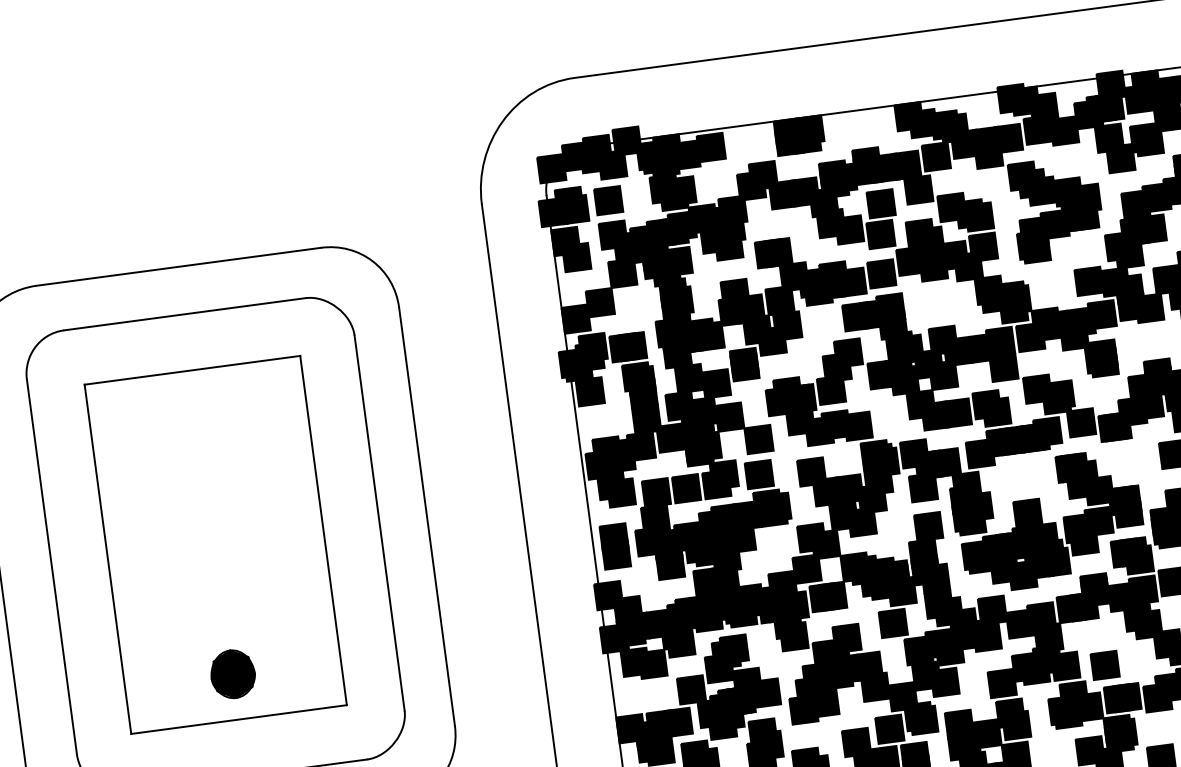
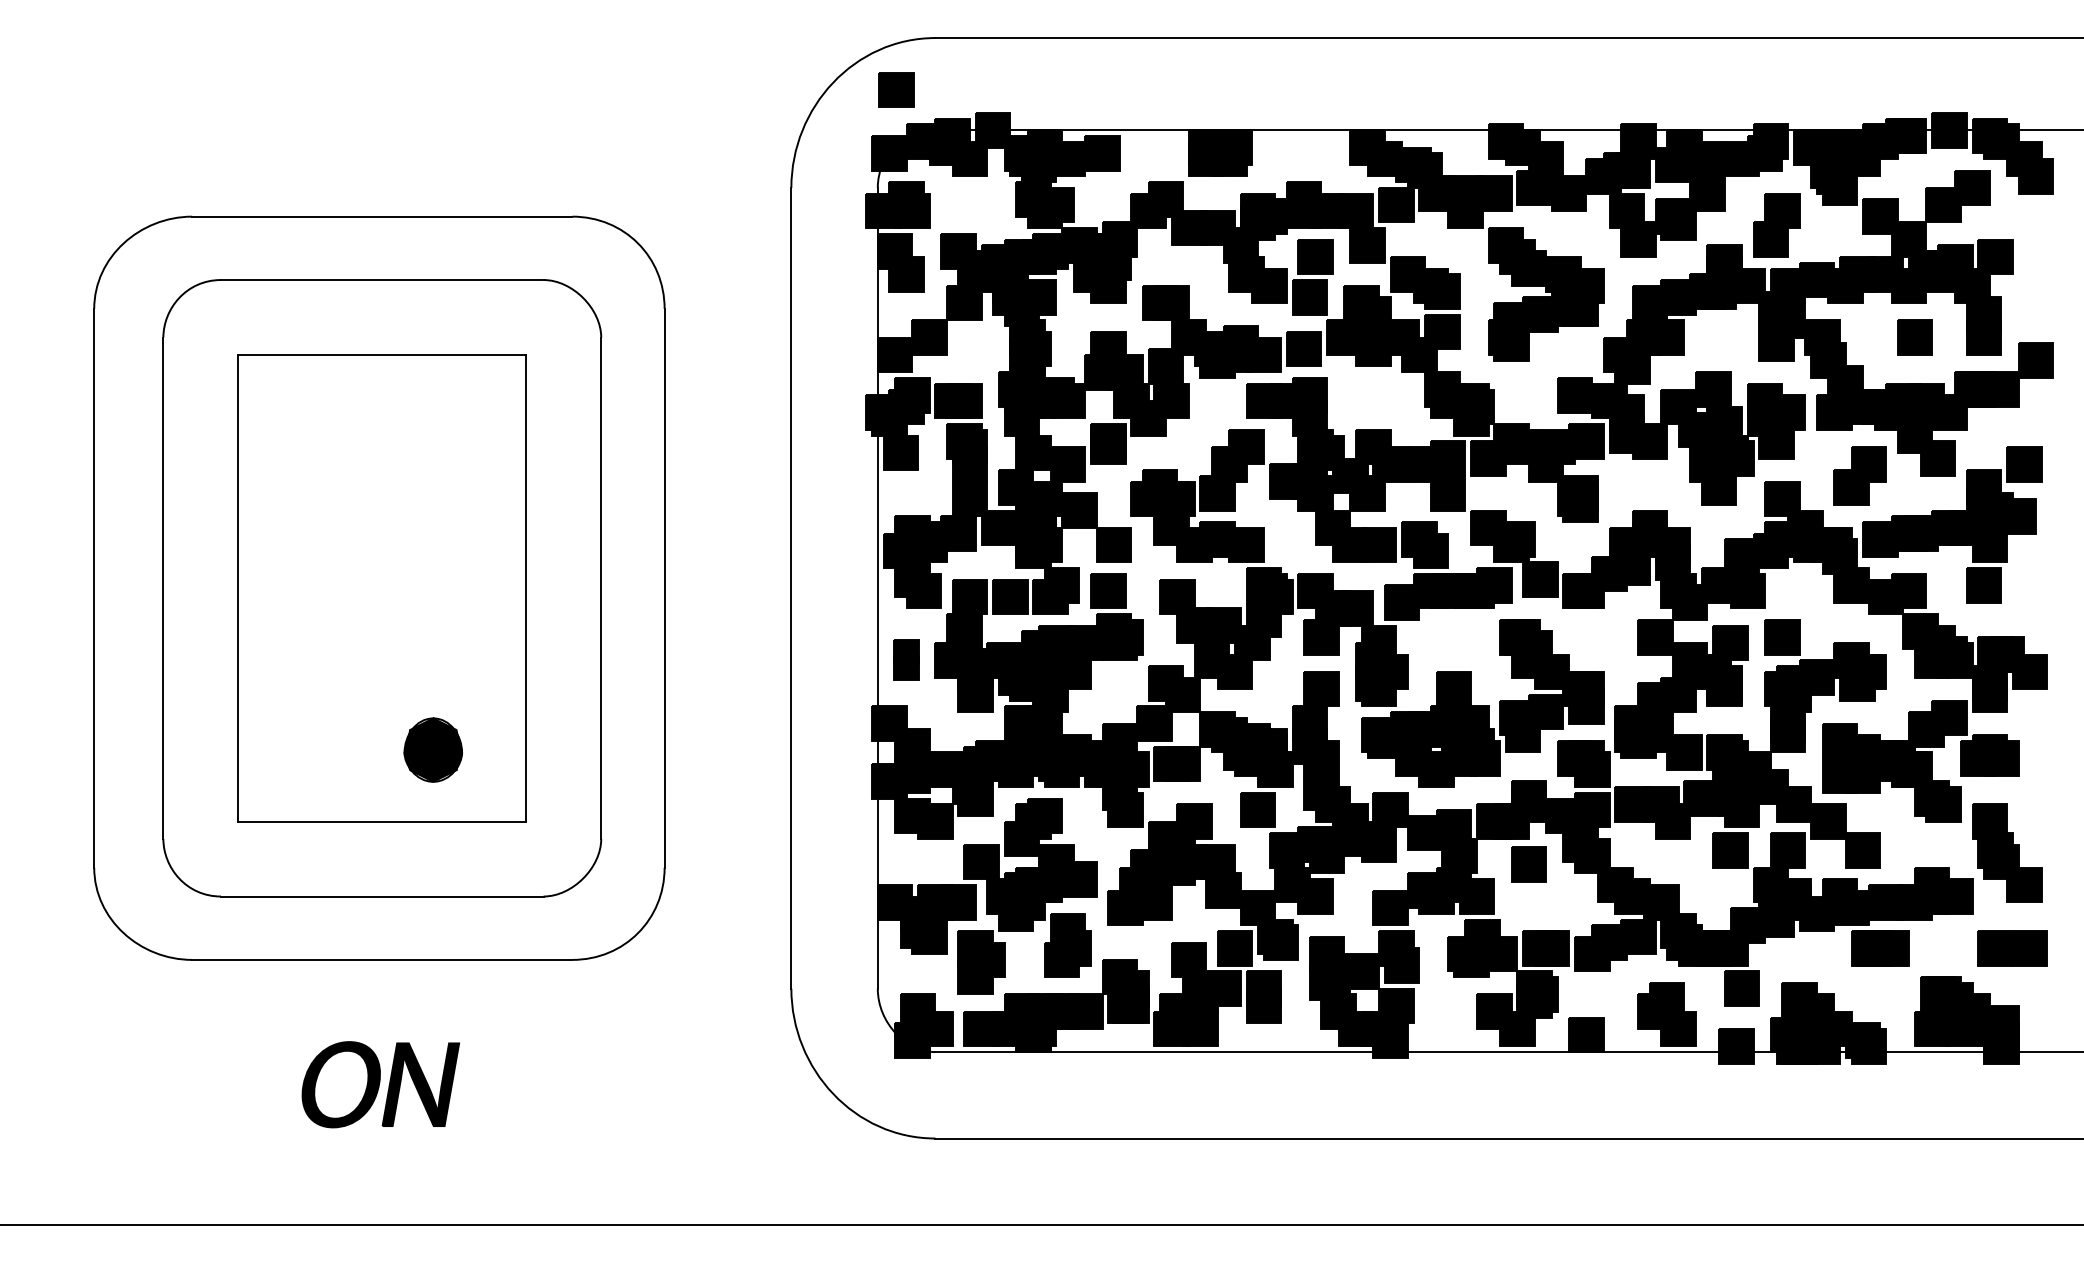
part: (608, 200) -> (896, 89), moved
part: (615, 545) -> (906, 659), size x0.7
part: (1104, 665) -> (1528, 864), moved
part: (232, 673) -> (432, 749), moved

